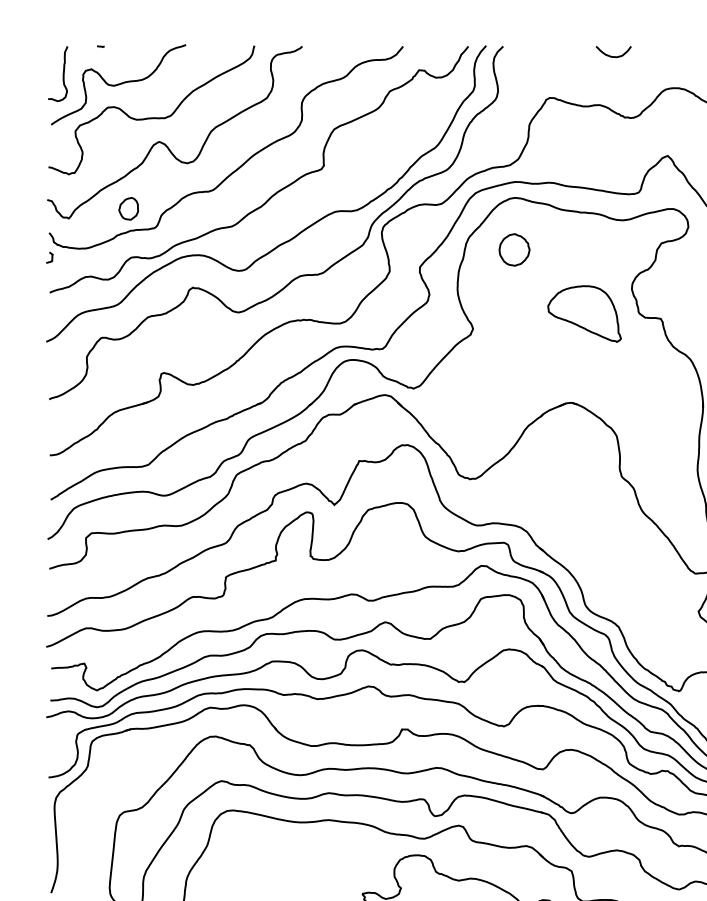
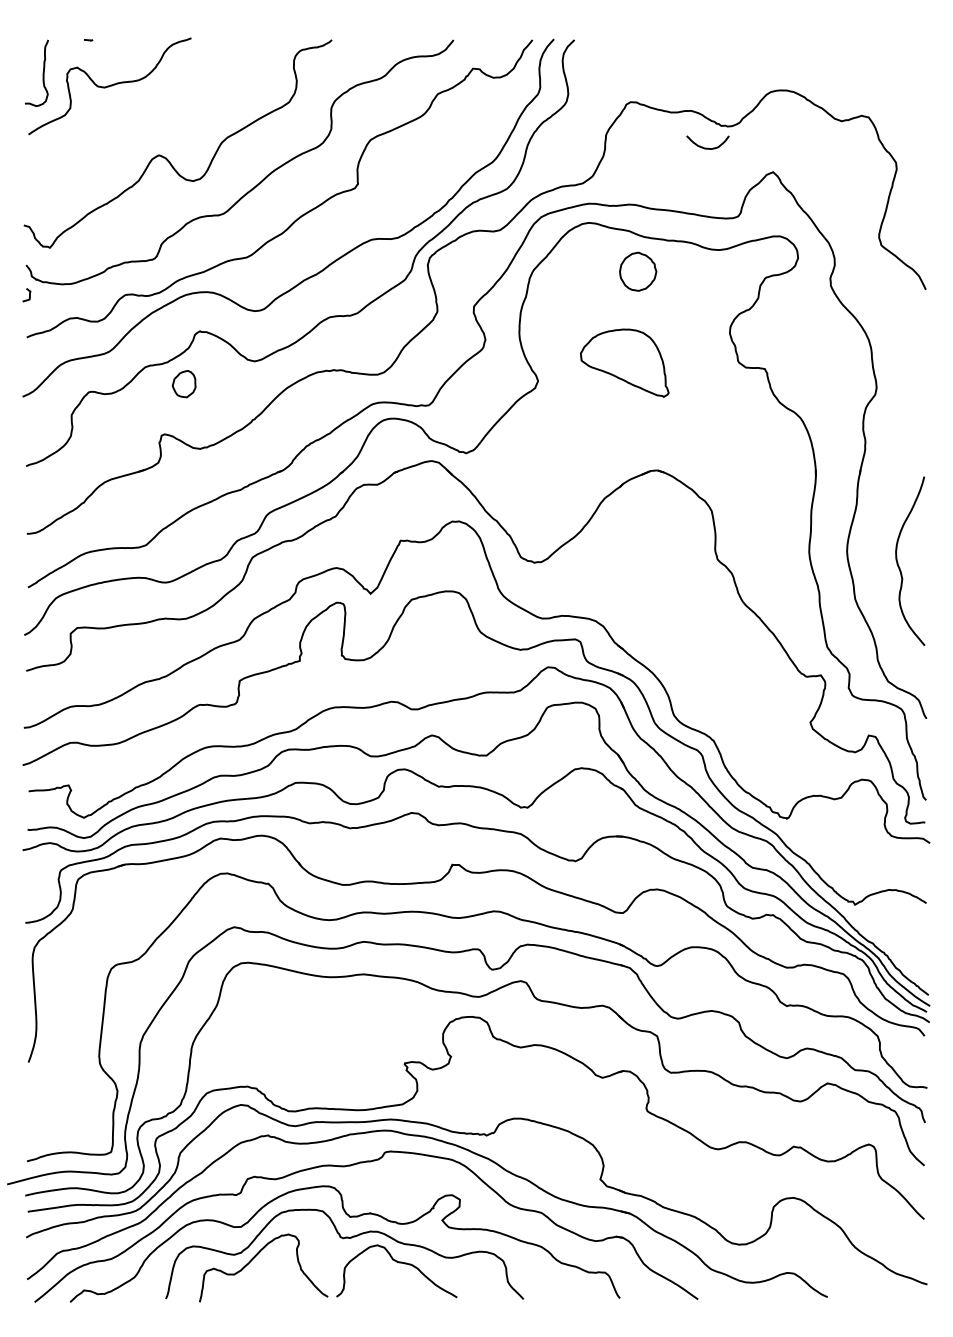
curve: (613, 55) -> (707, 147), moved
curve: (151, 117) -> (149, 125), removed
part: (128, 209) -> (183, 384), moved
part: (514, 249) -> (638, 271), moved
part: (584, 313) -> (624, 362), moved

